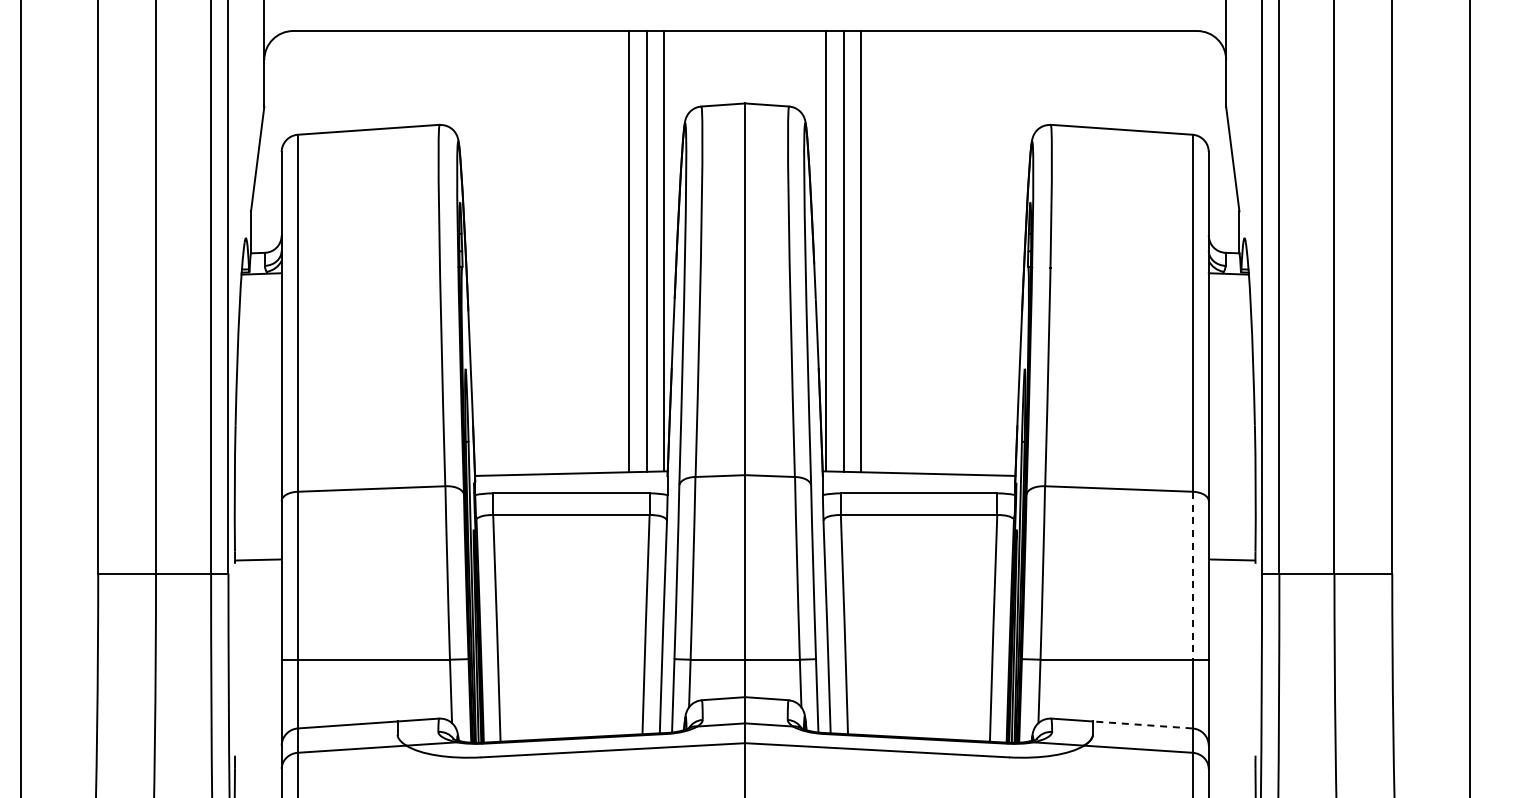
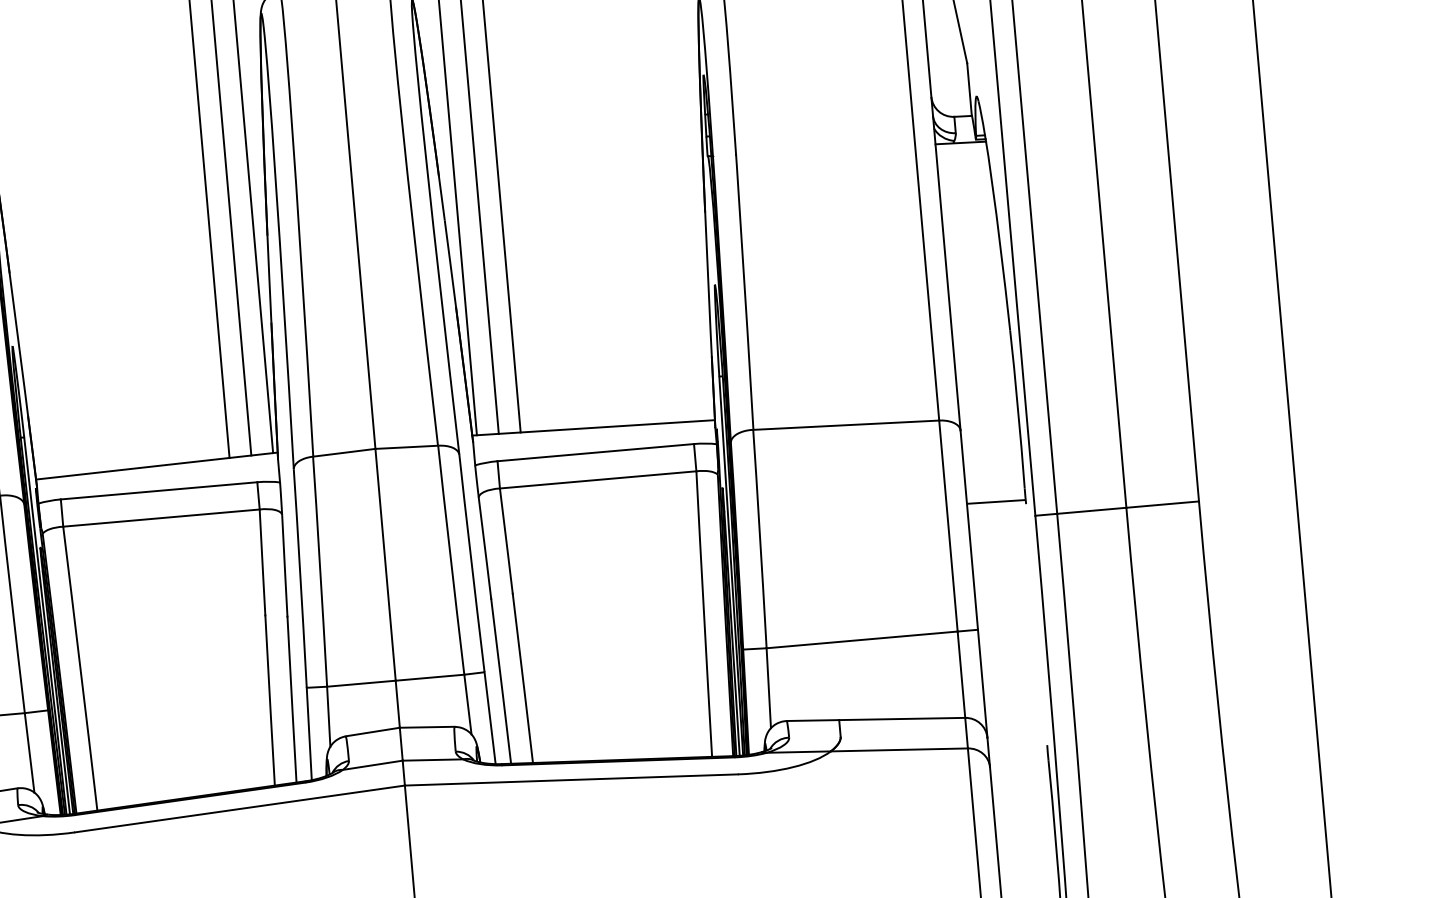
line: (1192, 575) -> (948, 525), dashed -> solid
line: (1142, 724) -> (901, 718), dashed -> solid

